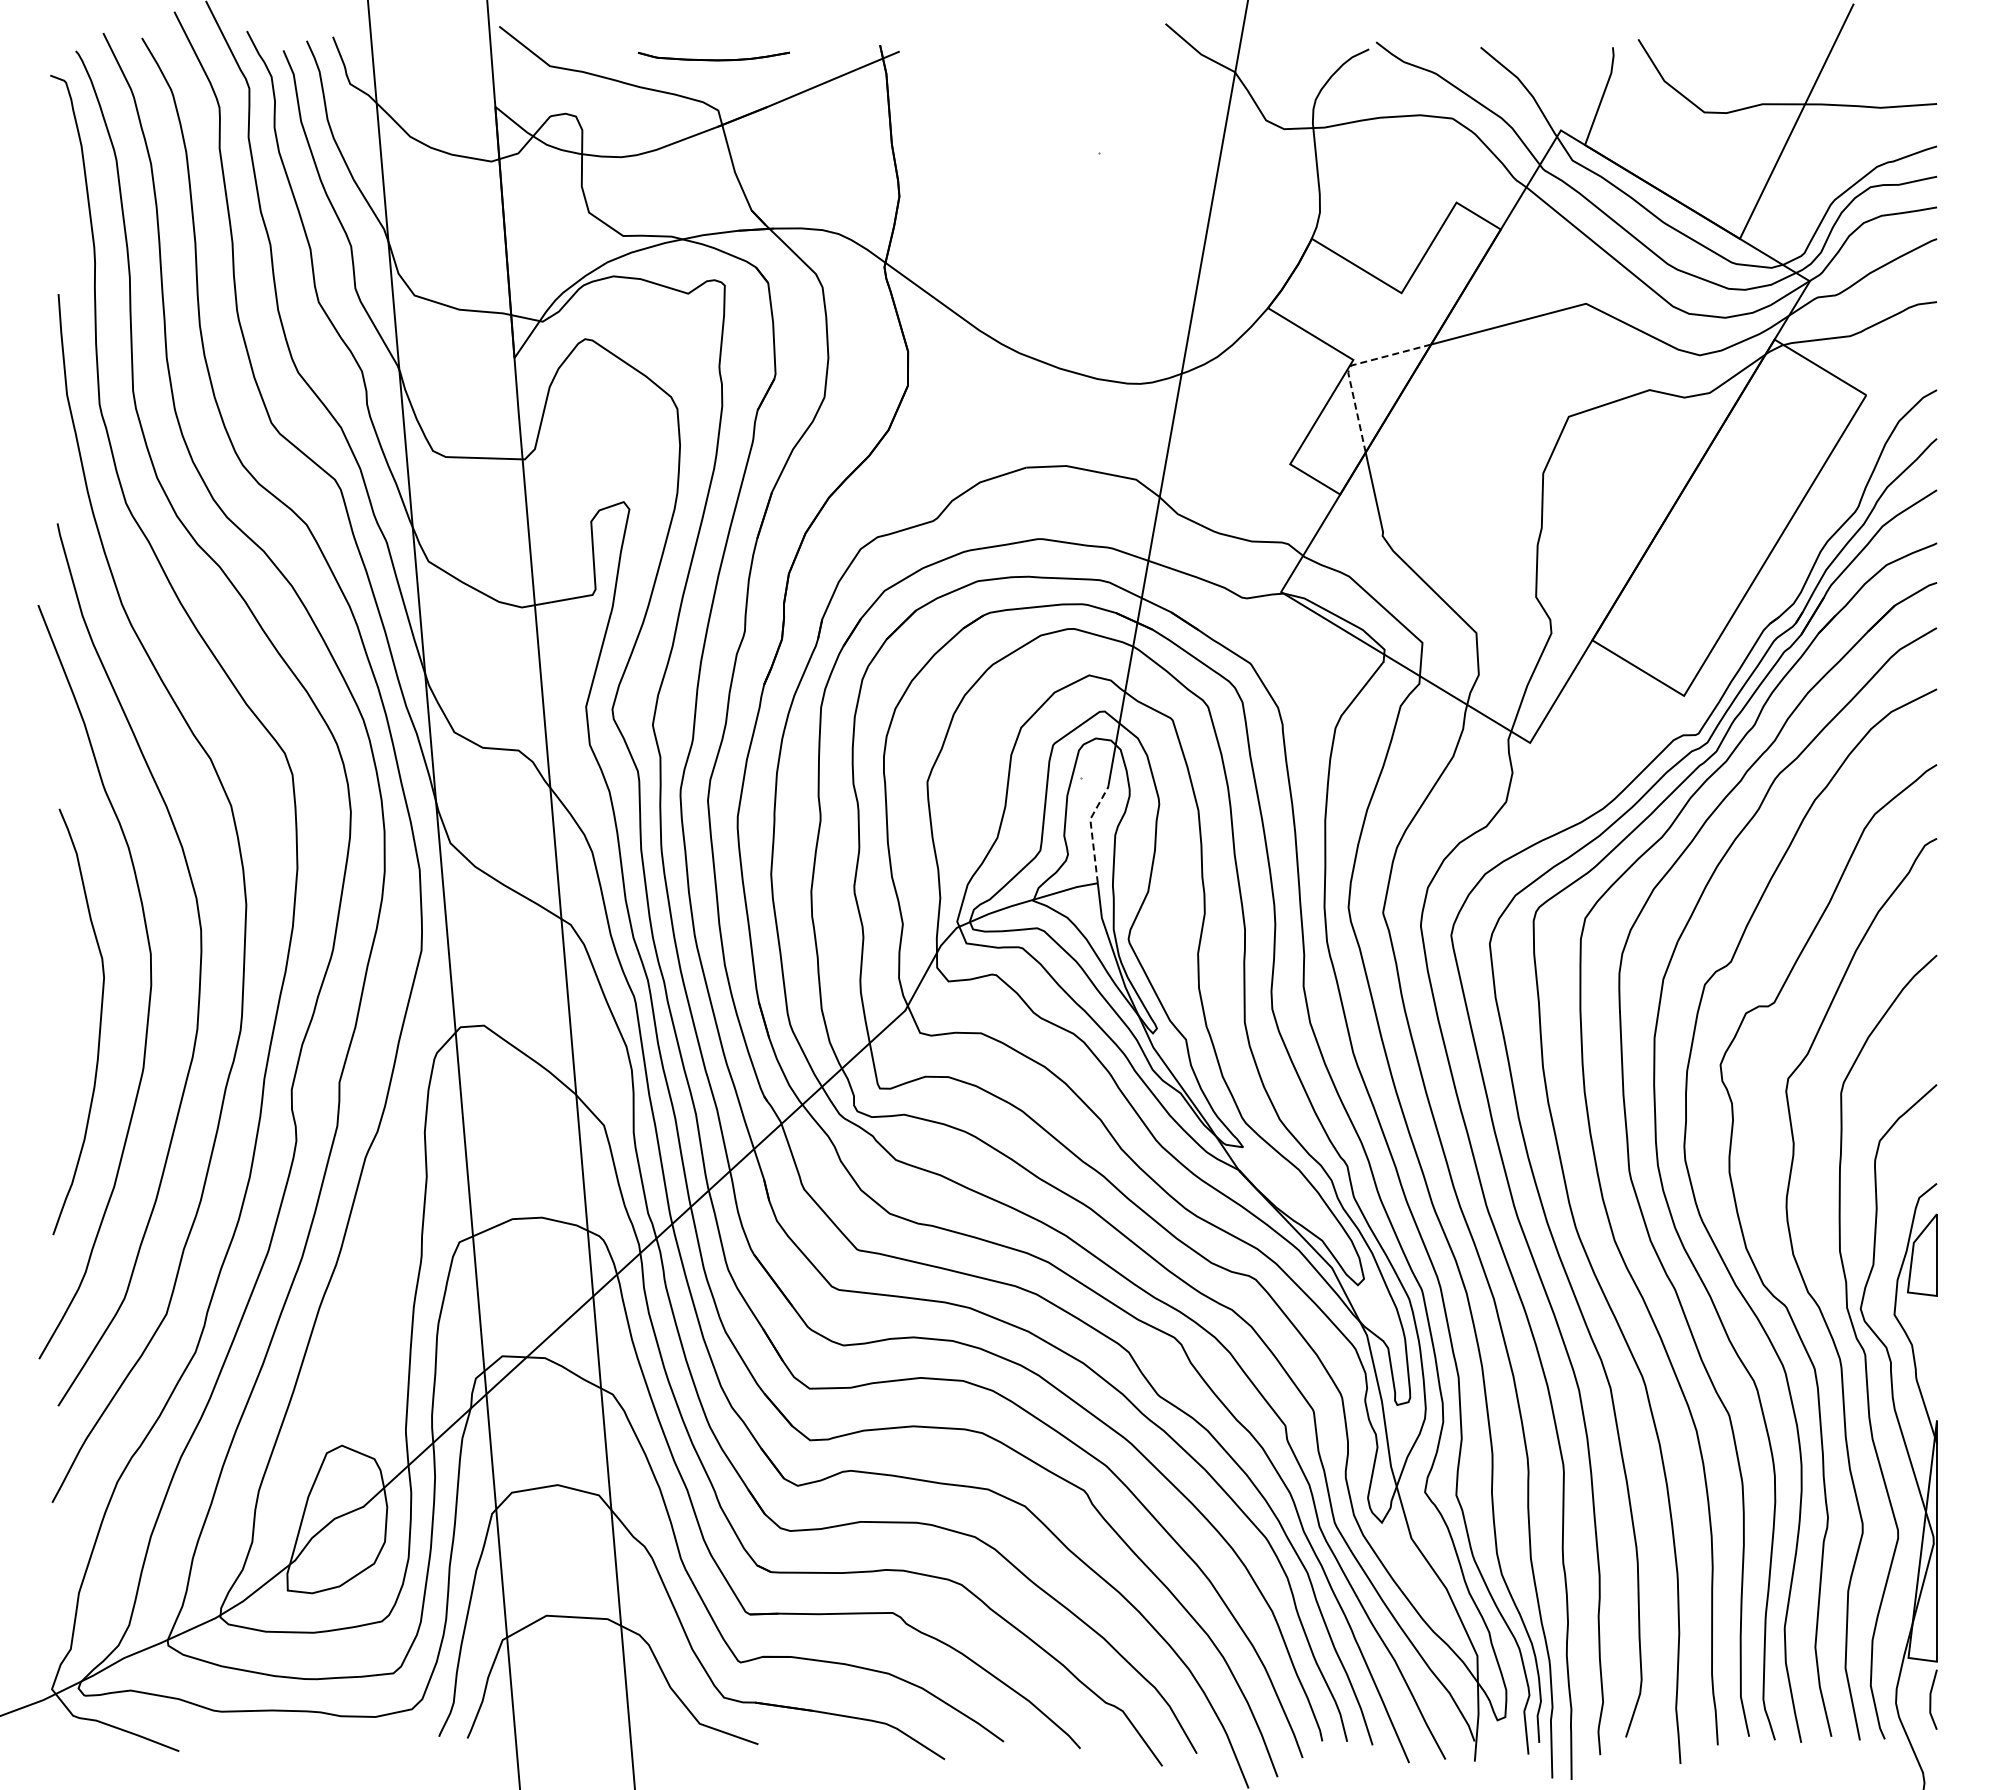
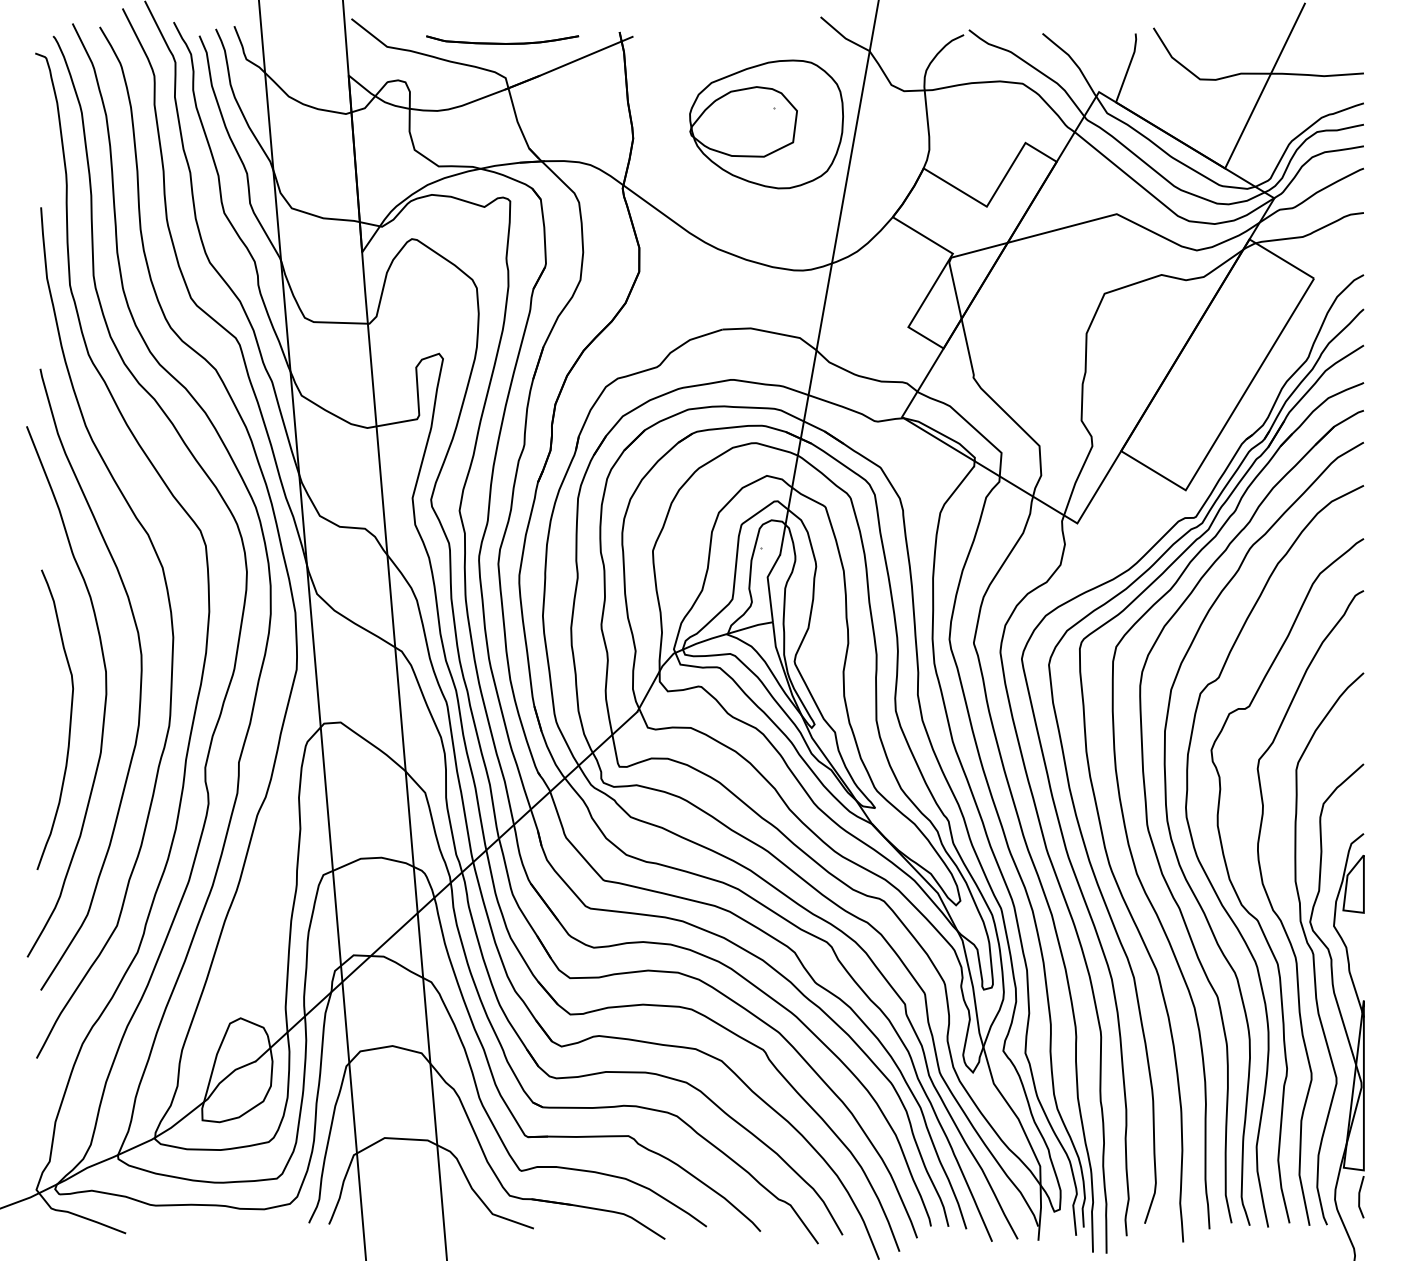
part: (713, 56) -> (502, 40), size x1.43
part: (1088, 176) -> (766, 124), added
line: (1350, 368) -> (950, 259), dashed -> solid
line: (1091, 832) -> (768, 586), dashed -> solid

